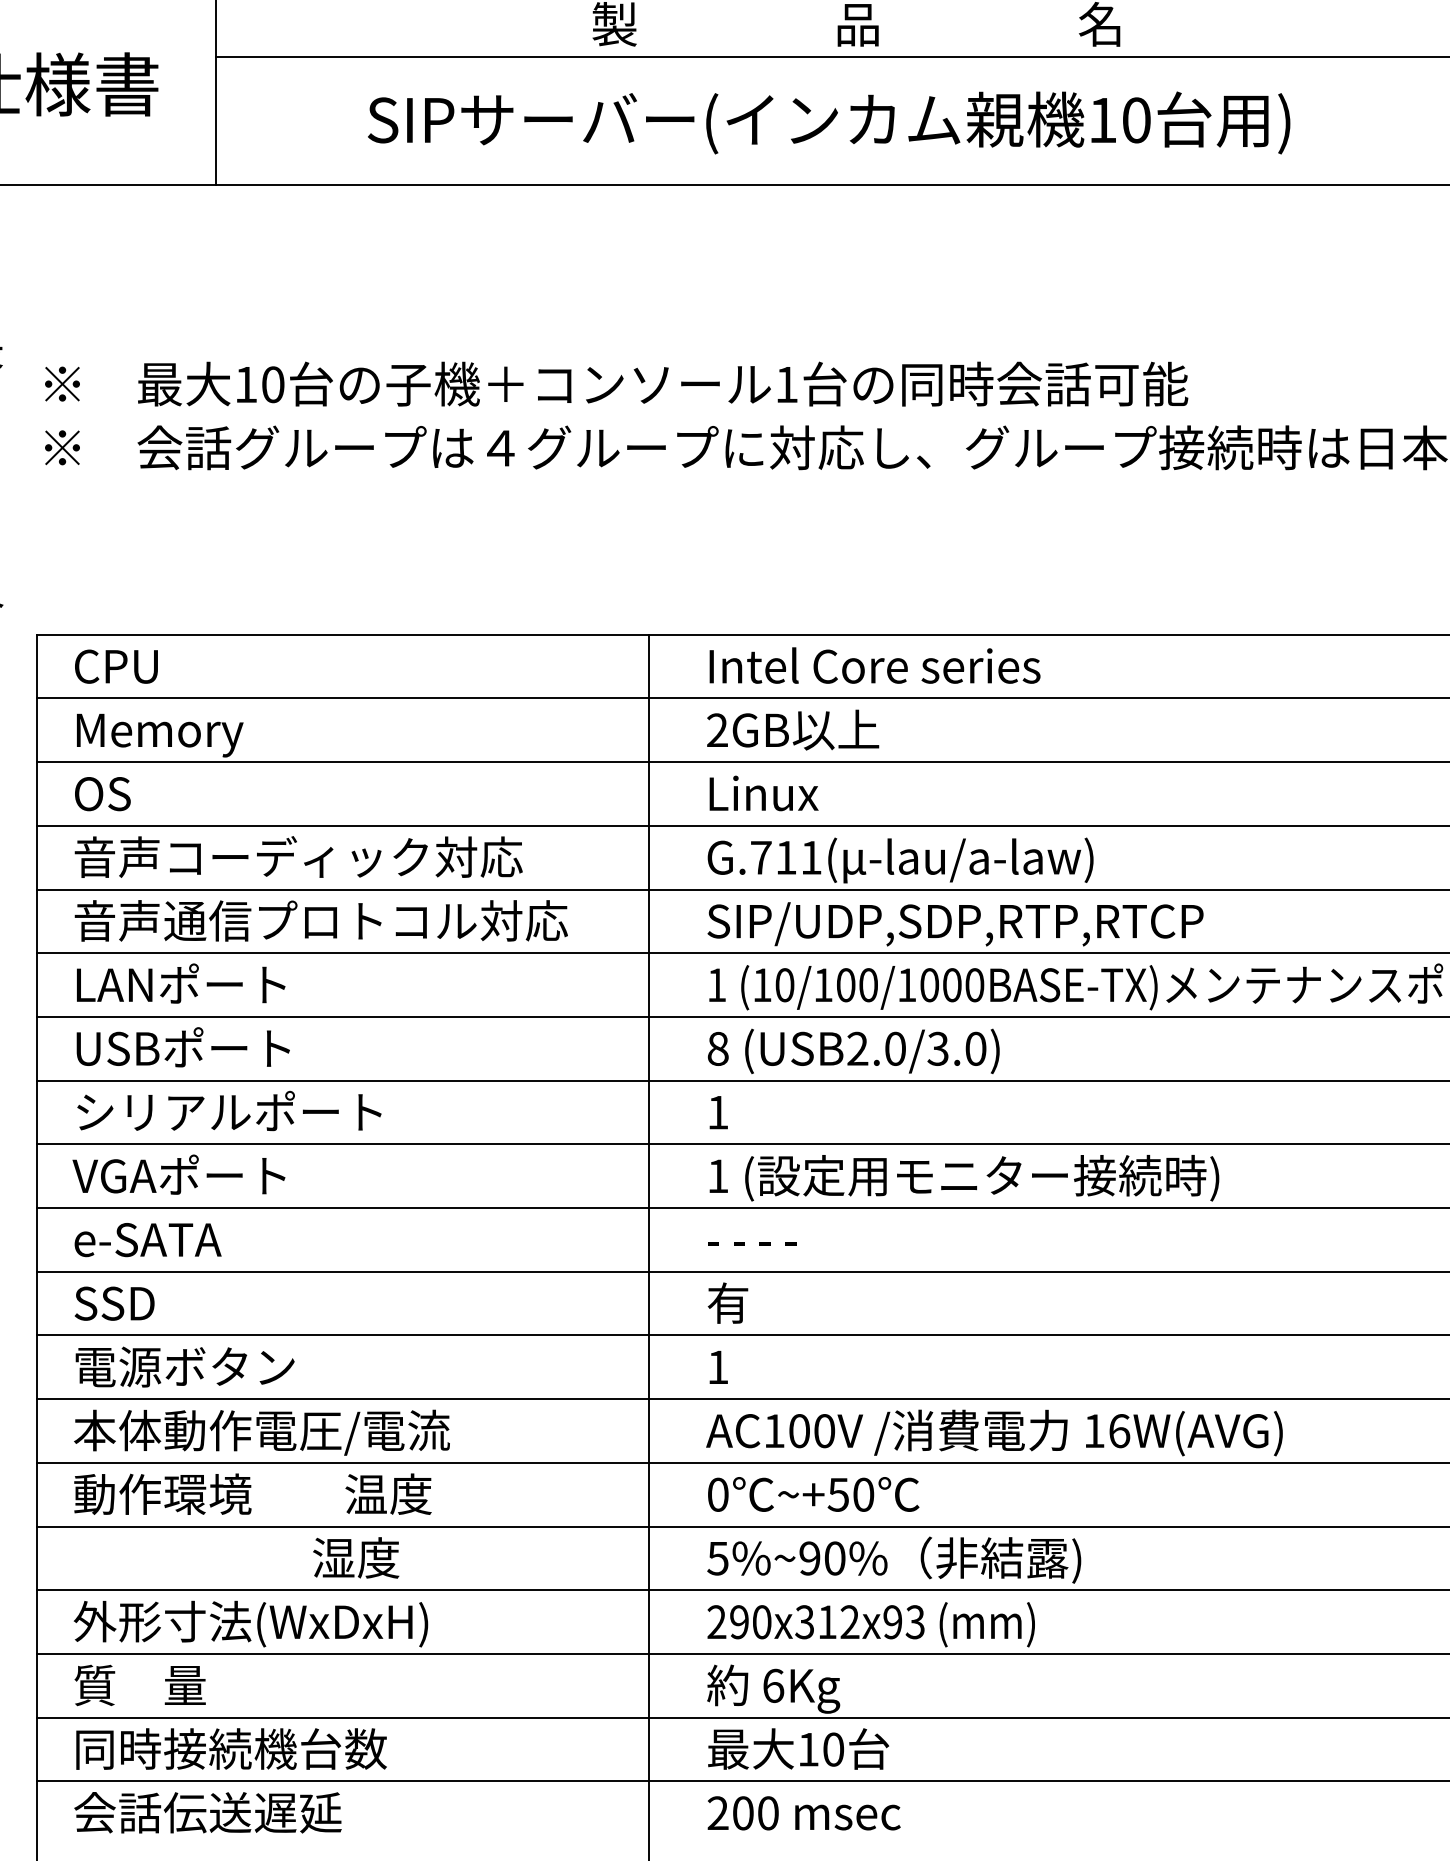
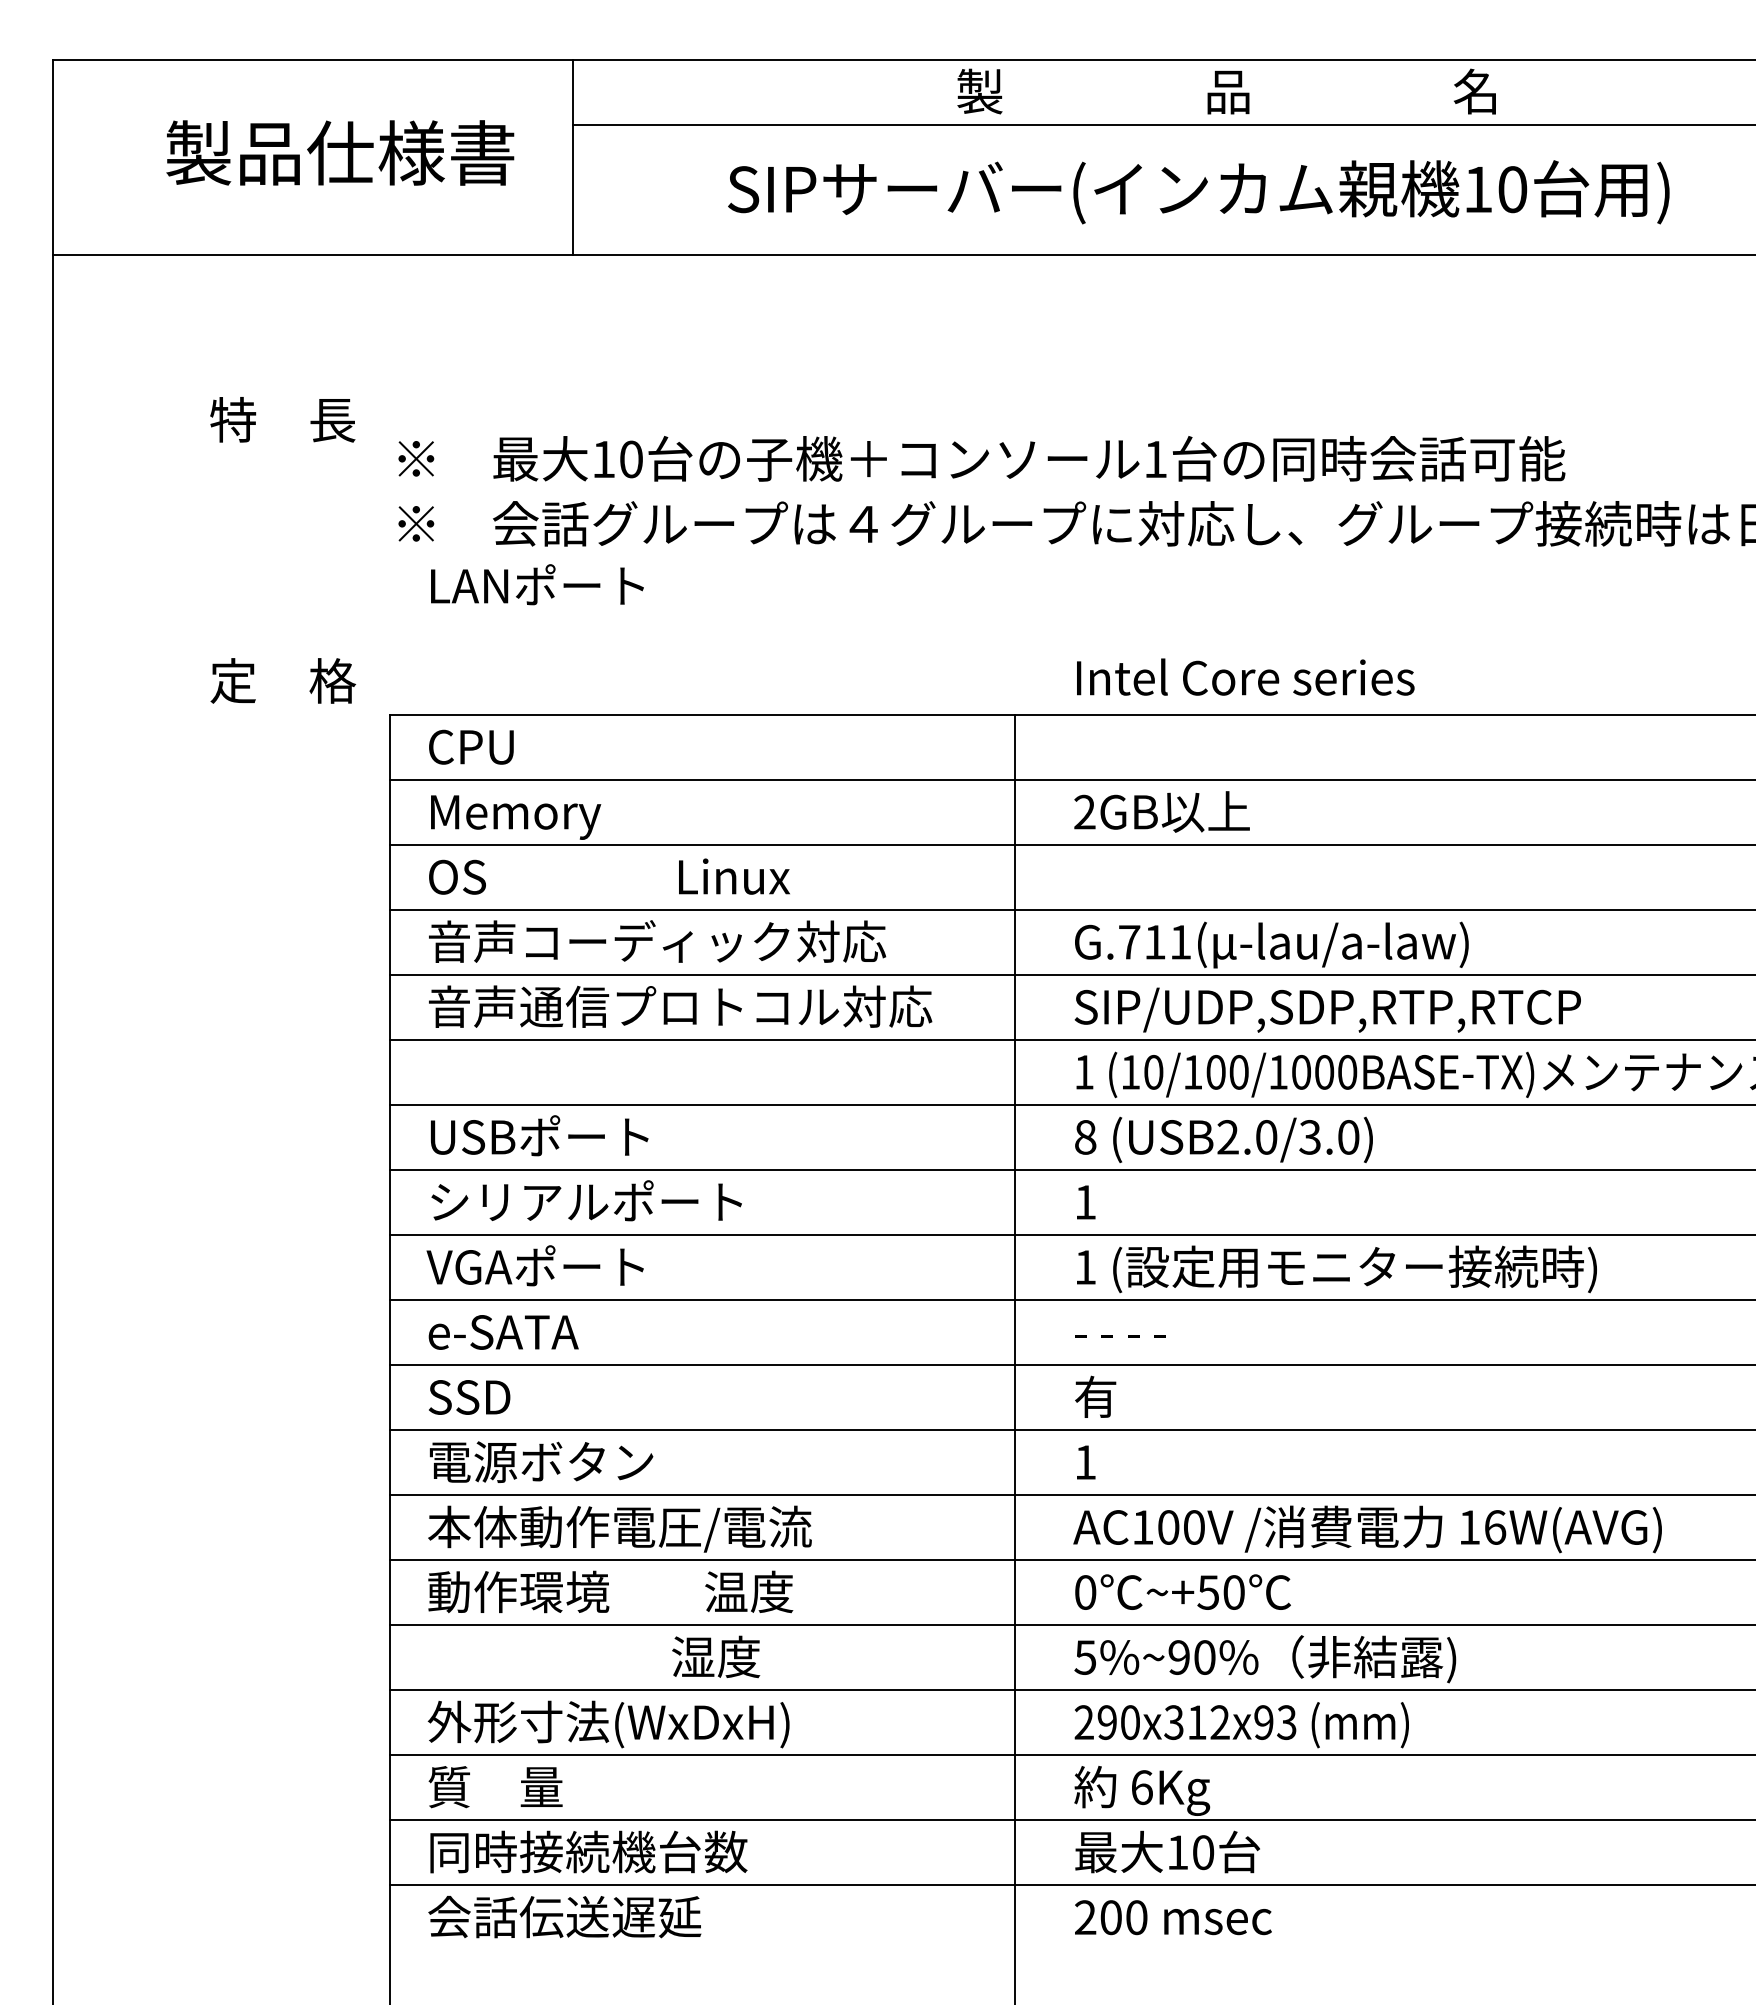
text: (874, 664) -> (1245, 676), moved
text: (764, 793) -> (734, 876), moved
text: (181, 983) -> (537, 584), moved

